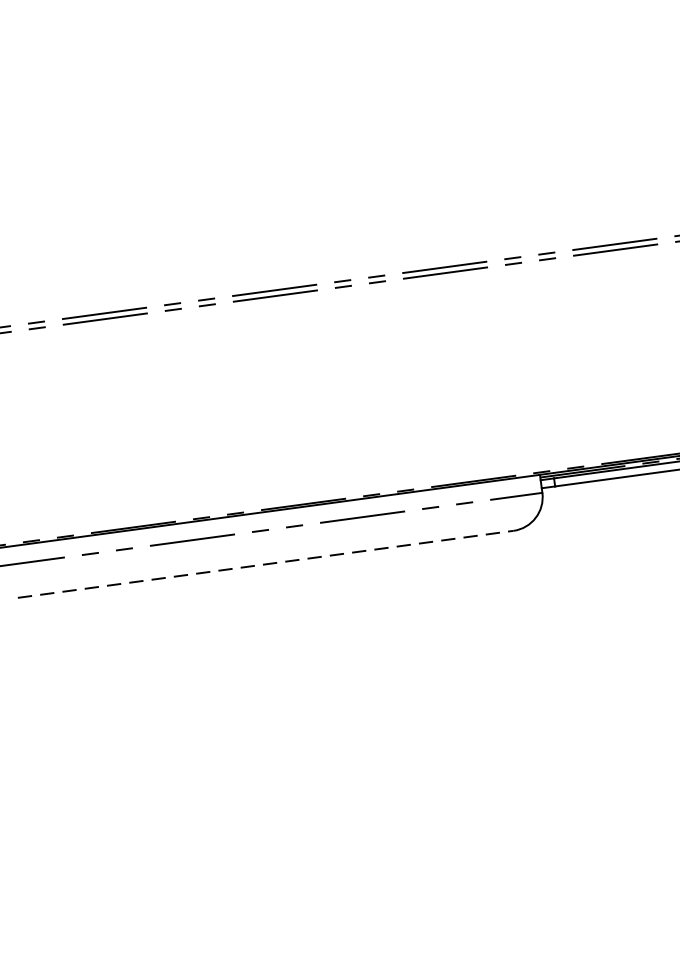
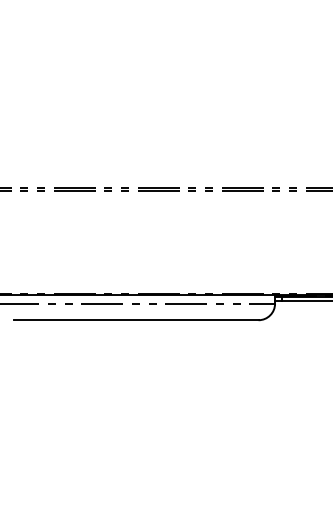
line: (266, 564) -> (136, 320), dashed -> solid

